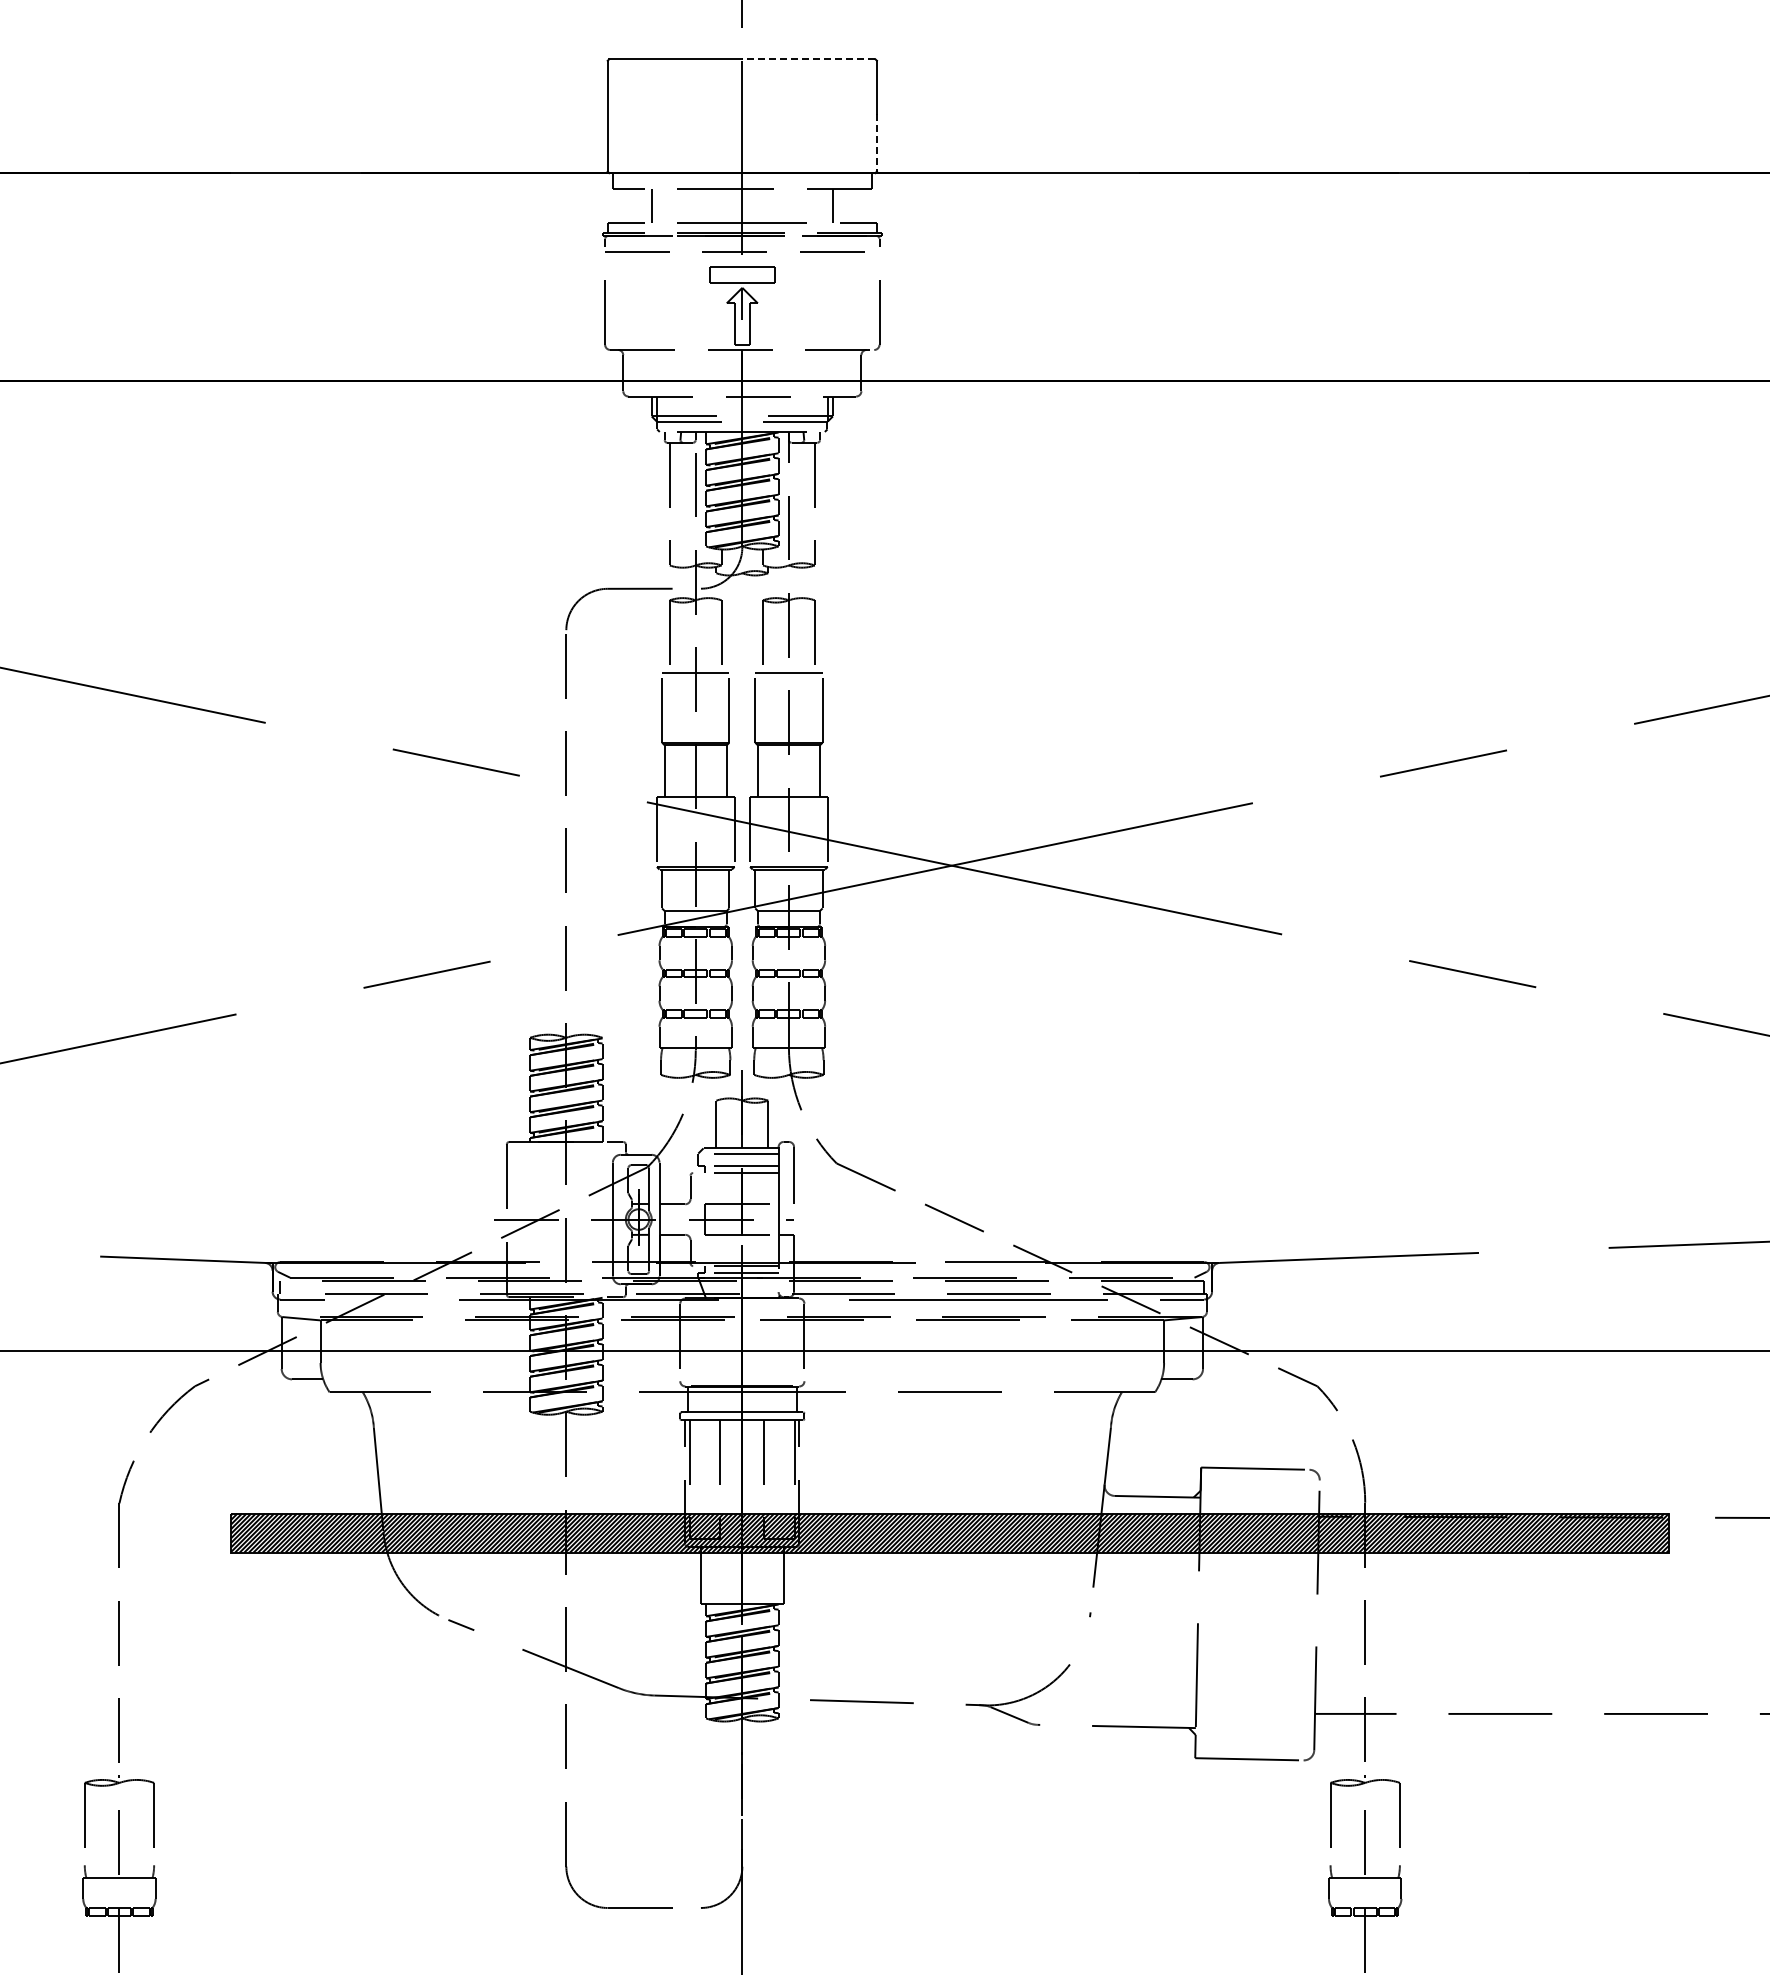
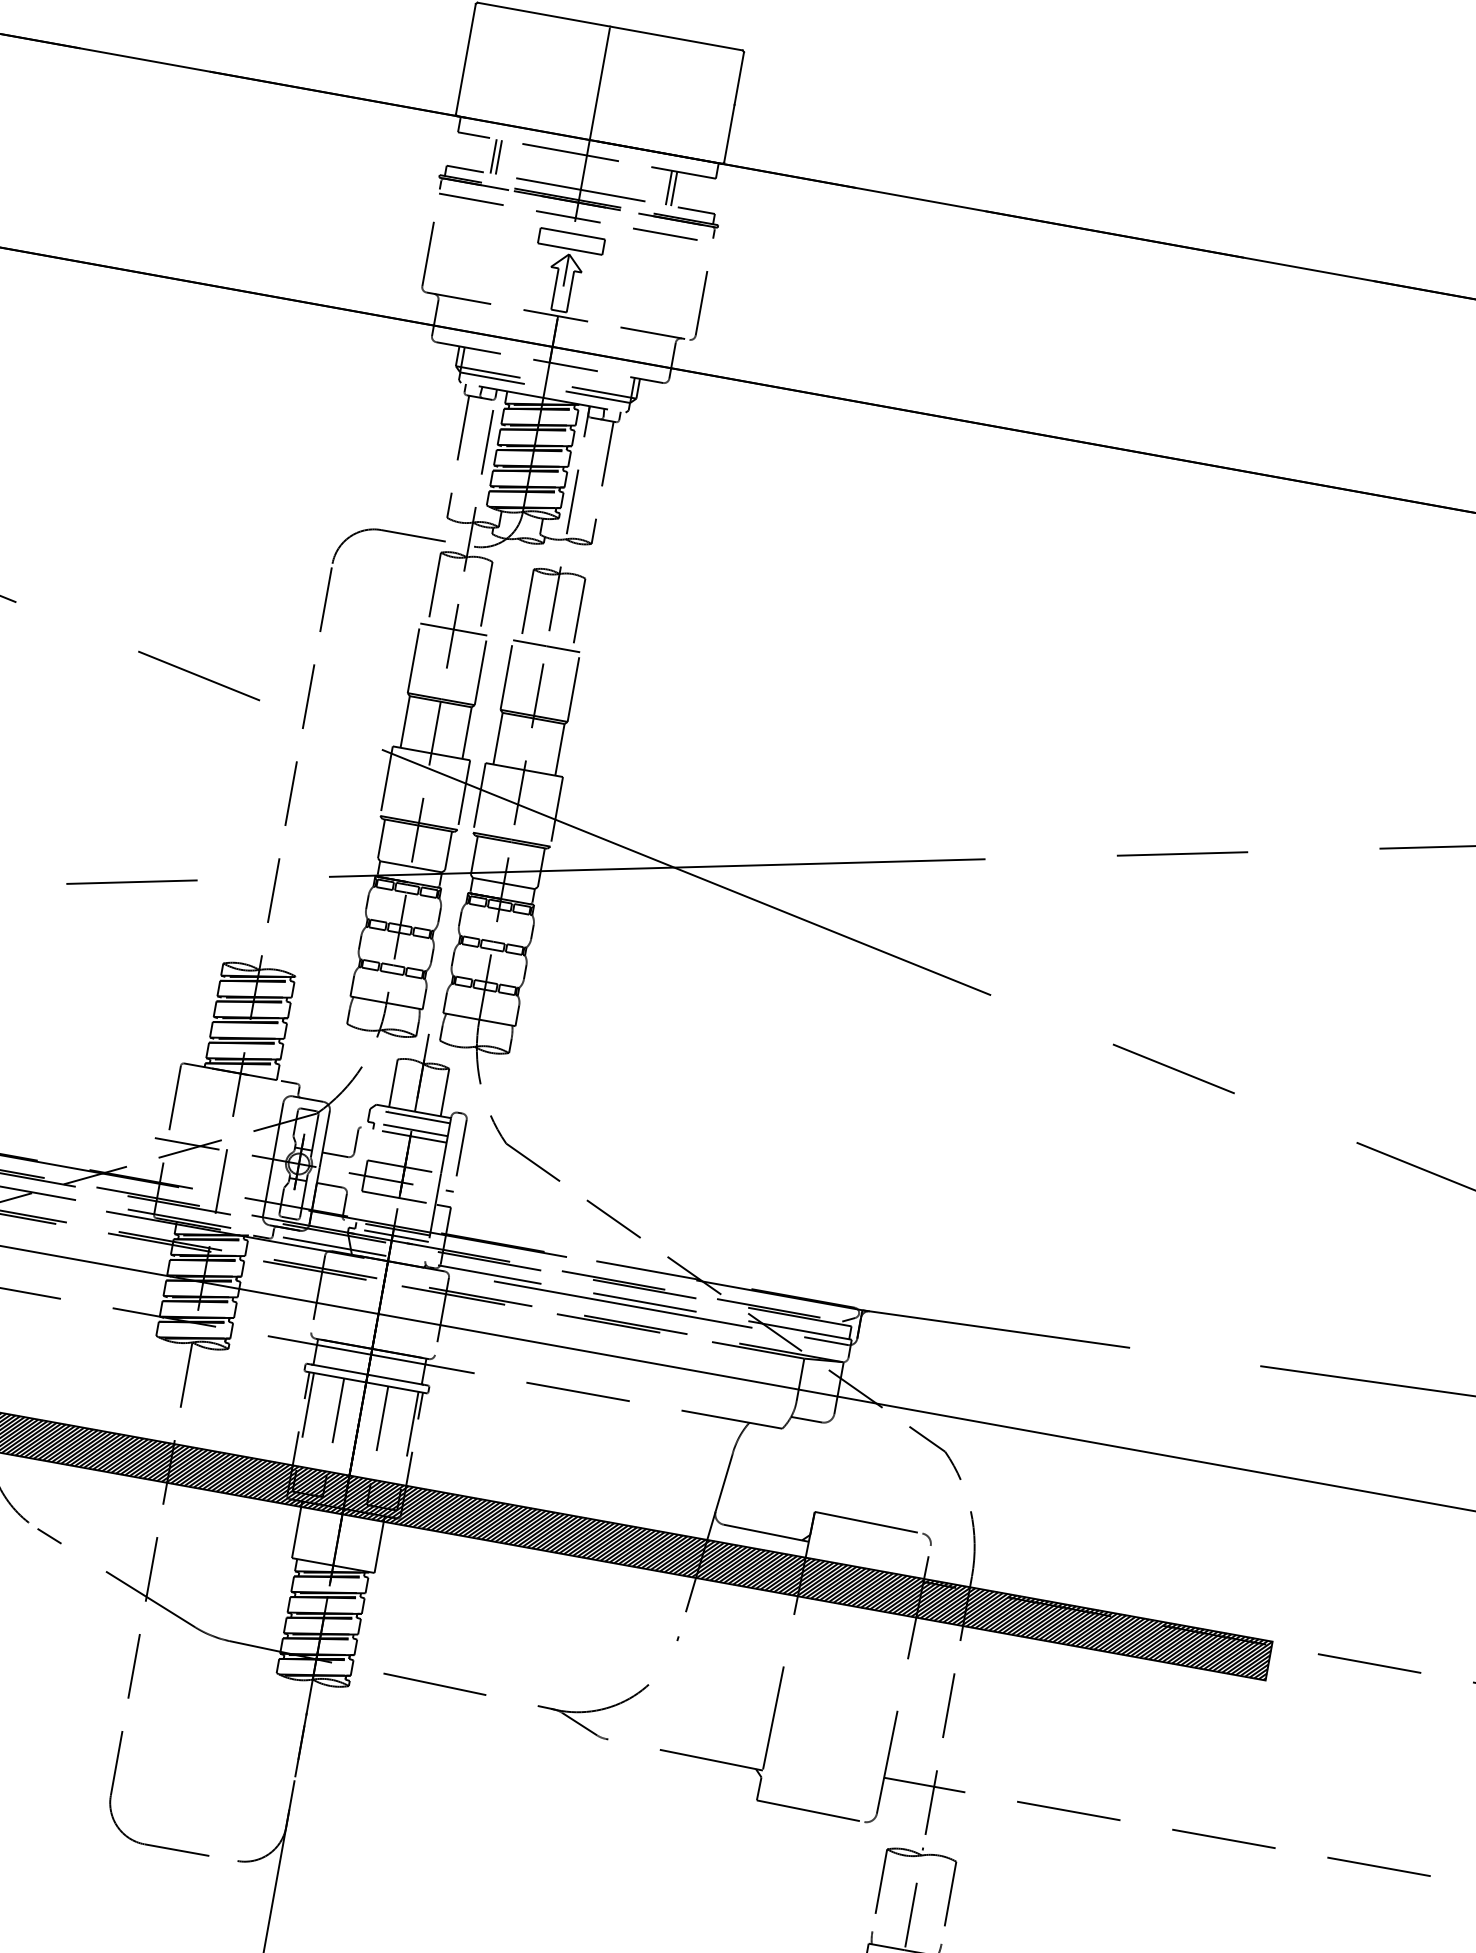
line: (808, 59) -> (676, 38), dashed -> solid
line: (876, 142) -> (728, 133), dashed -> solid
line: (657, 205) -> (499, 157), added
line: (827, 205) -> (668, 187), added

